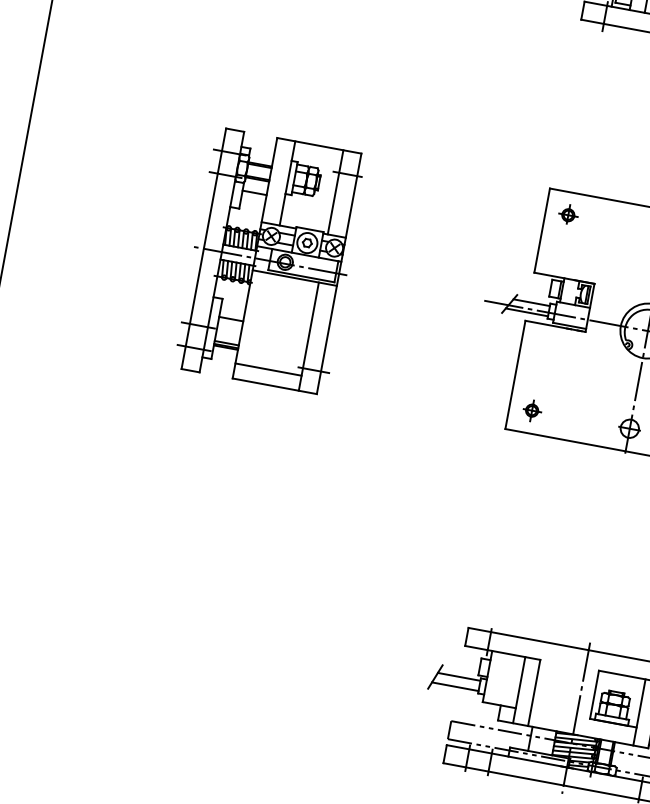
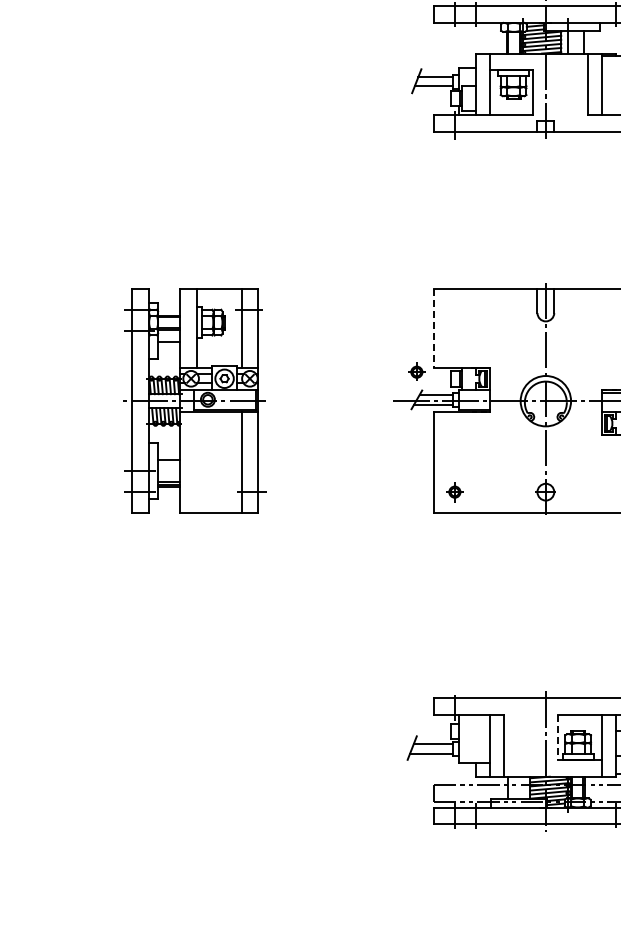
part: (568, 214) -> (416, 371), moved
line: (541, 230) -> (433, 328), solid -> dashed
line: (268, 369) -> (210, 499), removed
line: (594, 695) -> (558, 738), solid -> dashed

